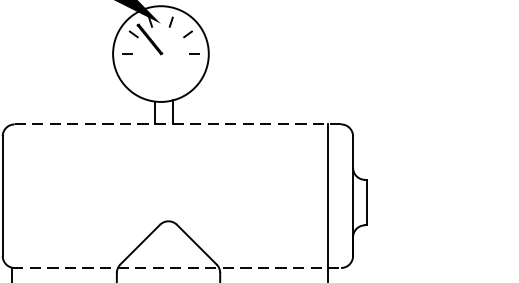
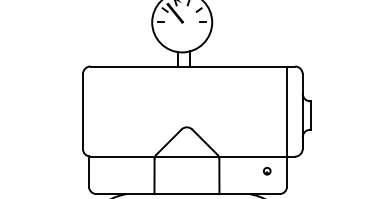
line: (178, 124) -> (193, 66), dashed -> solid
line: (177, 267) -> (192, 156), dashed -> solid

